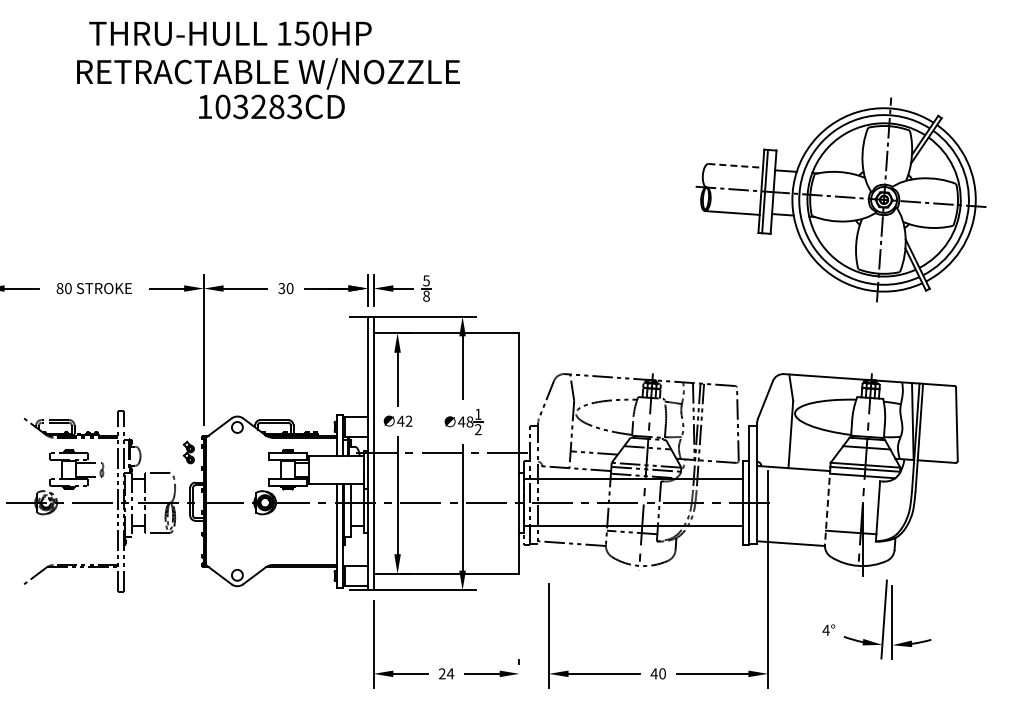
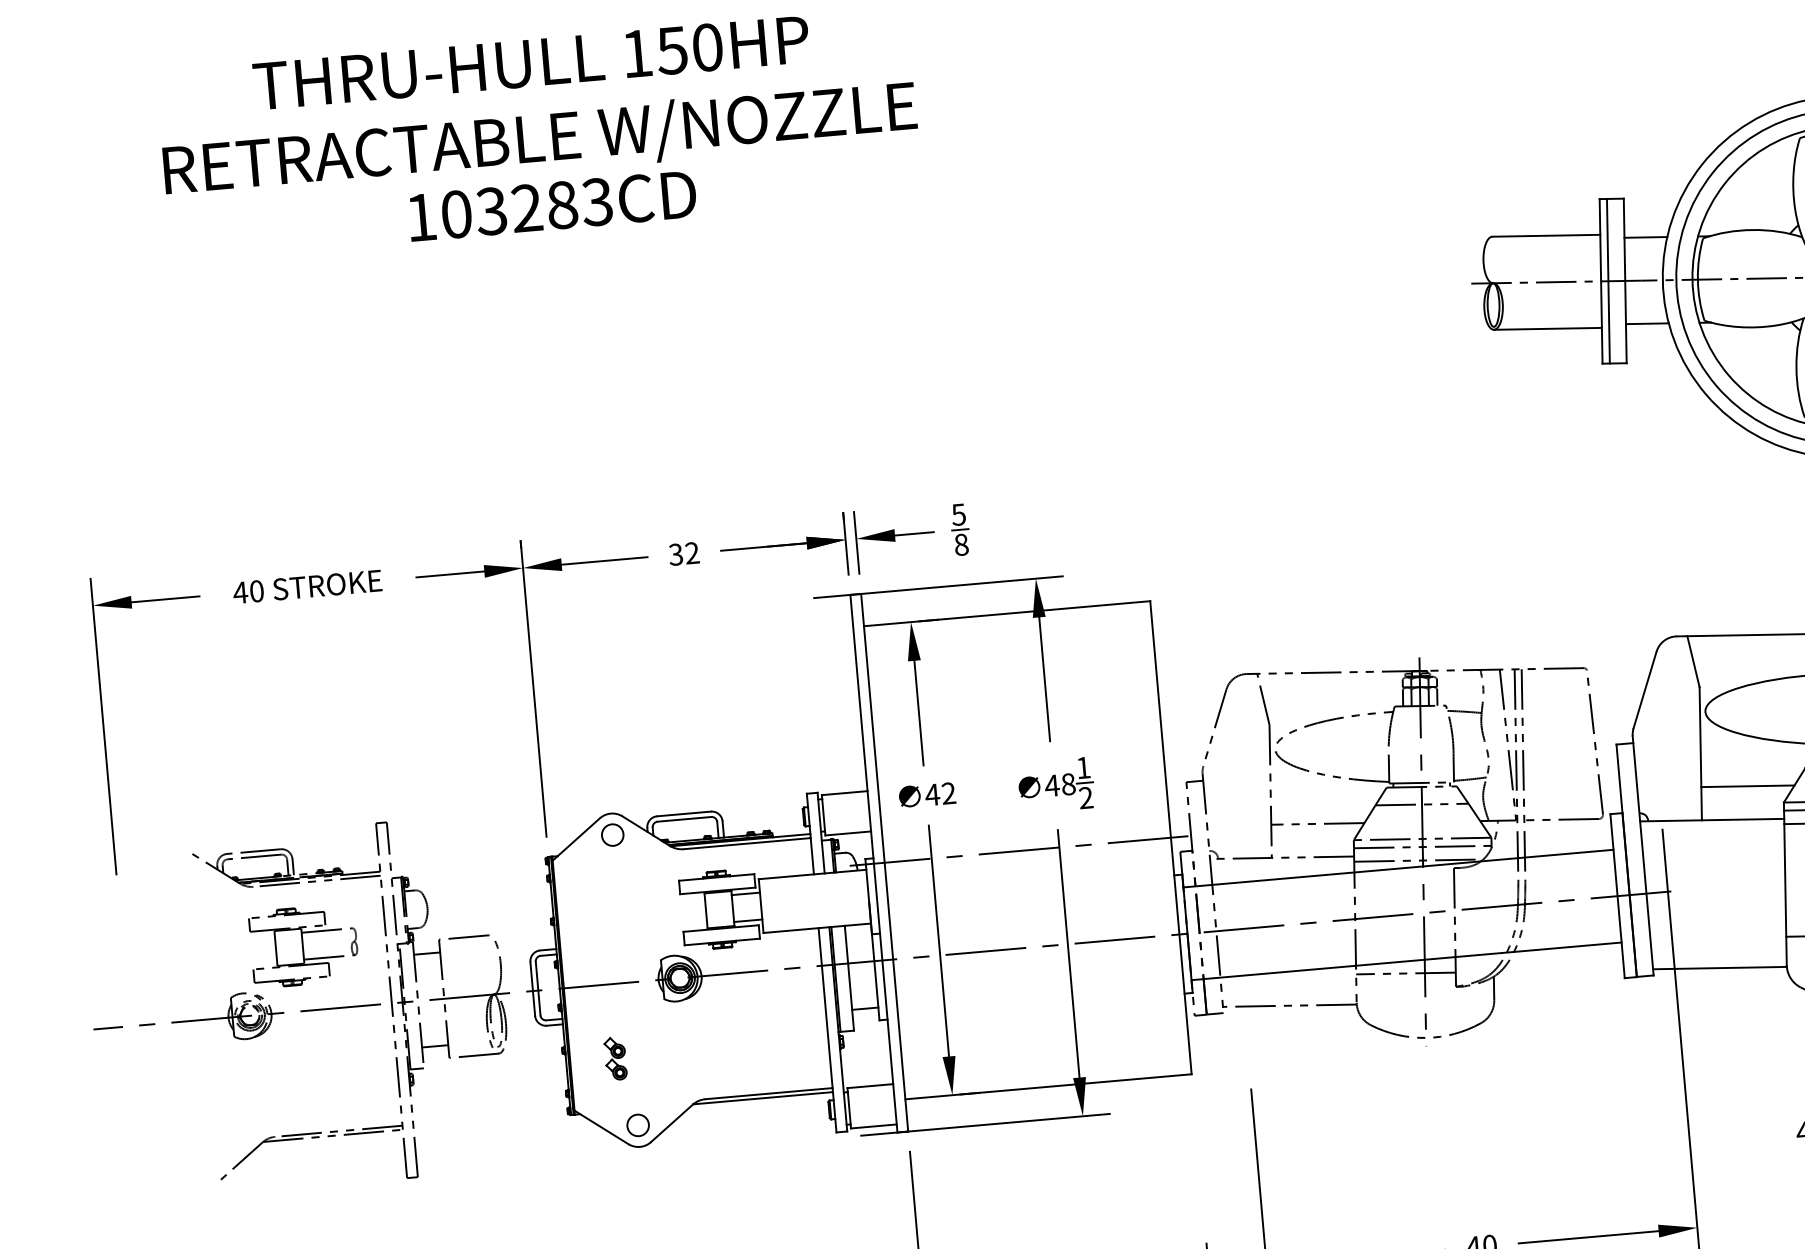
text: (268, 88) -> (542, 170), moved
line: (736, 165) -> (1547, 234), dashed -> solid
text: (59, 288) -> (239, 592), 80 -> 40
text: (289, 288) -> (691, 553), 30 -> 32
part: (188, 452) -> (614, 1058), moved
line: (812, 452) -> (1746, 785), added
line: (827, 506) -> (1785, 888), dashed -> solid

